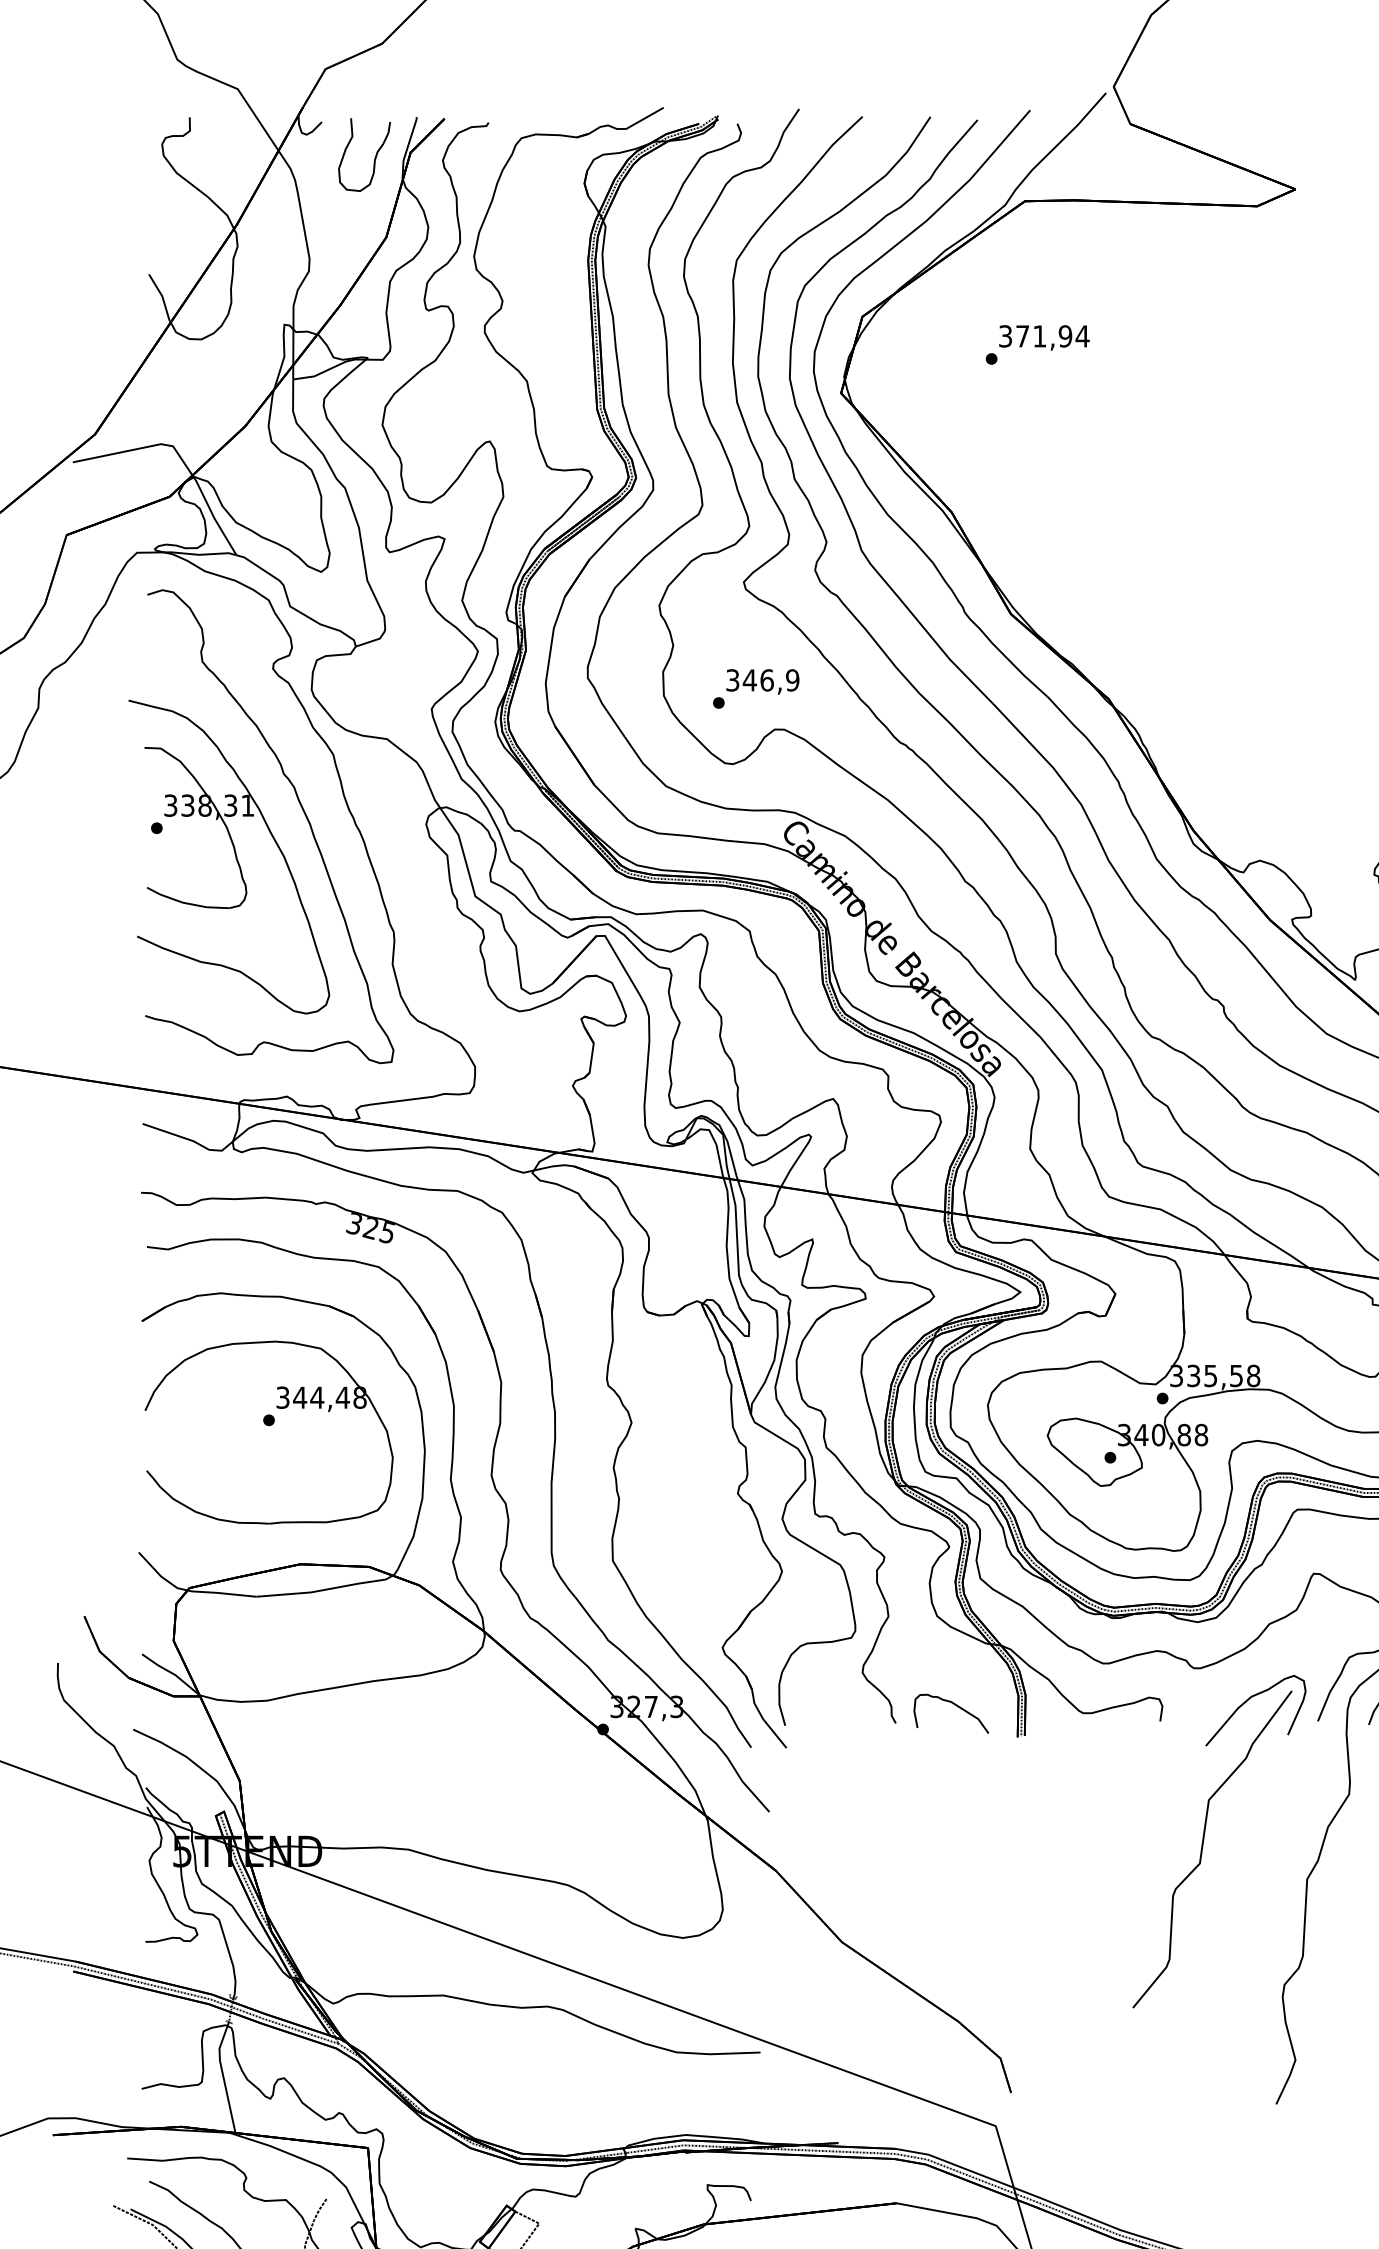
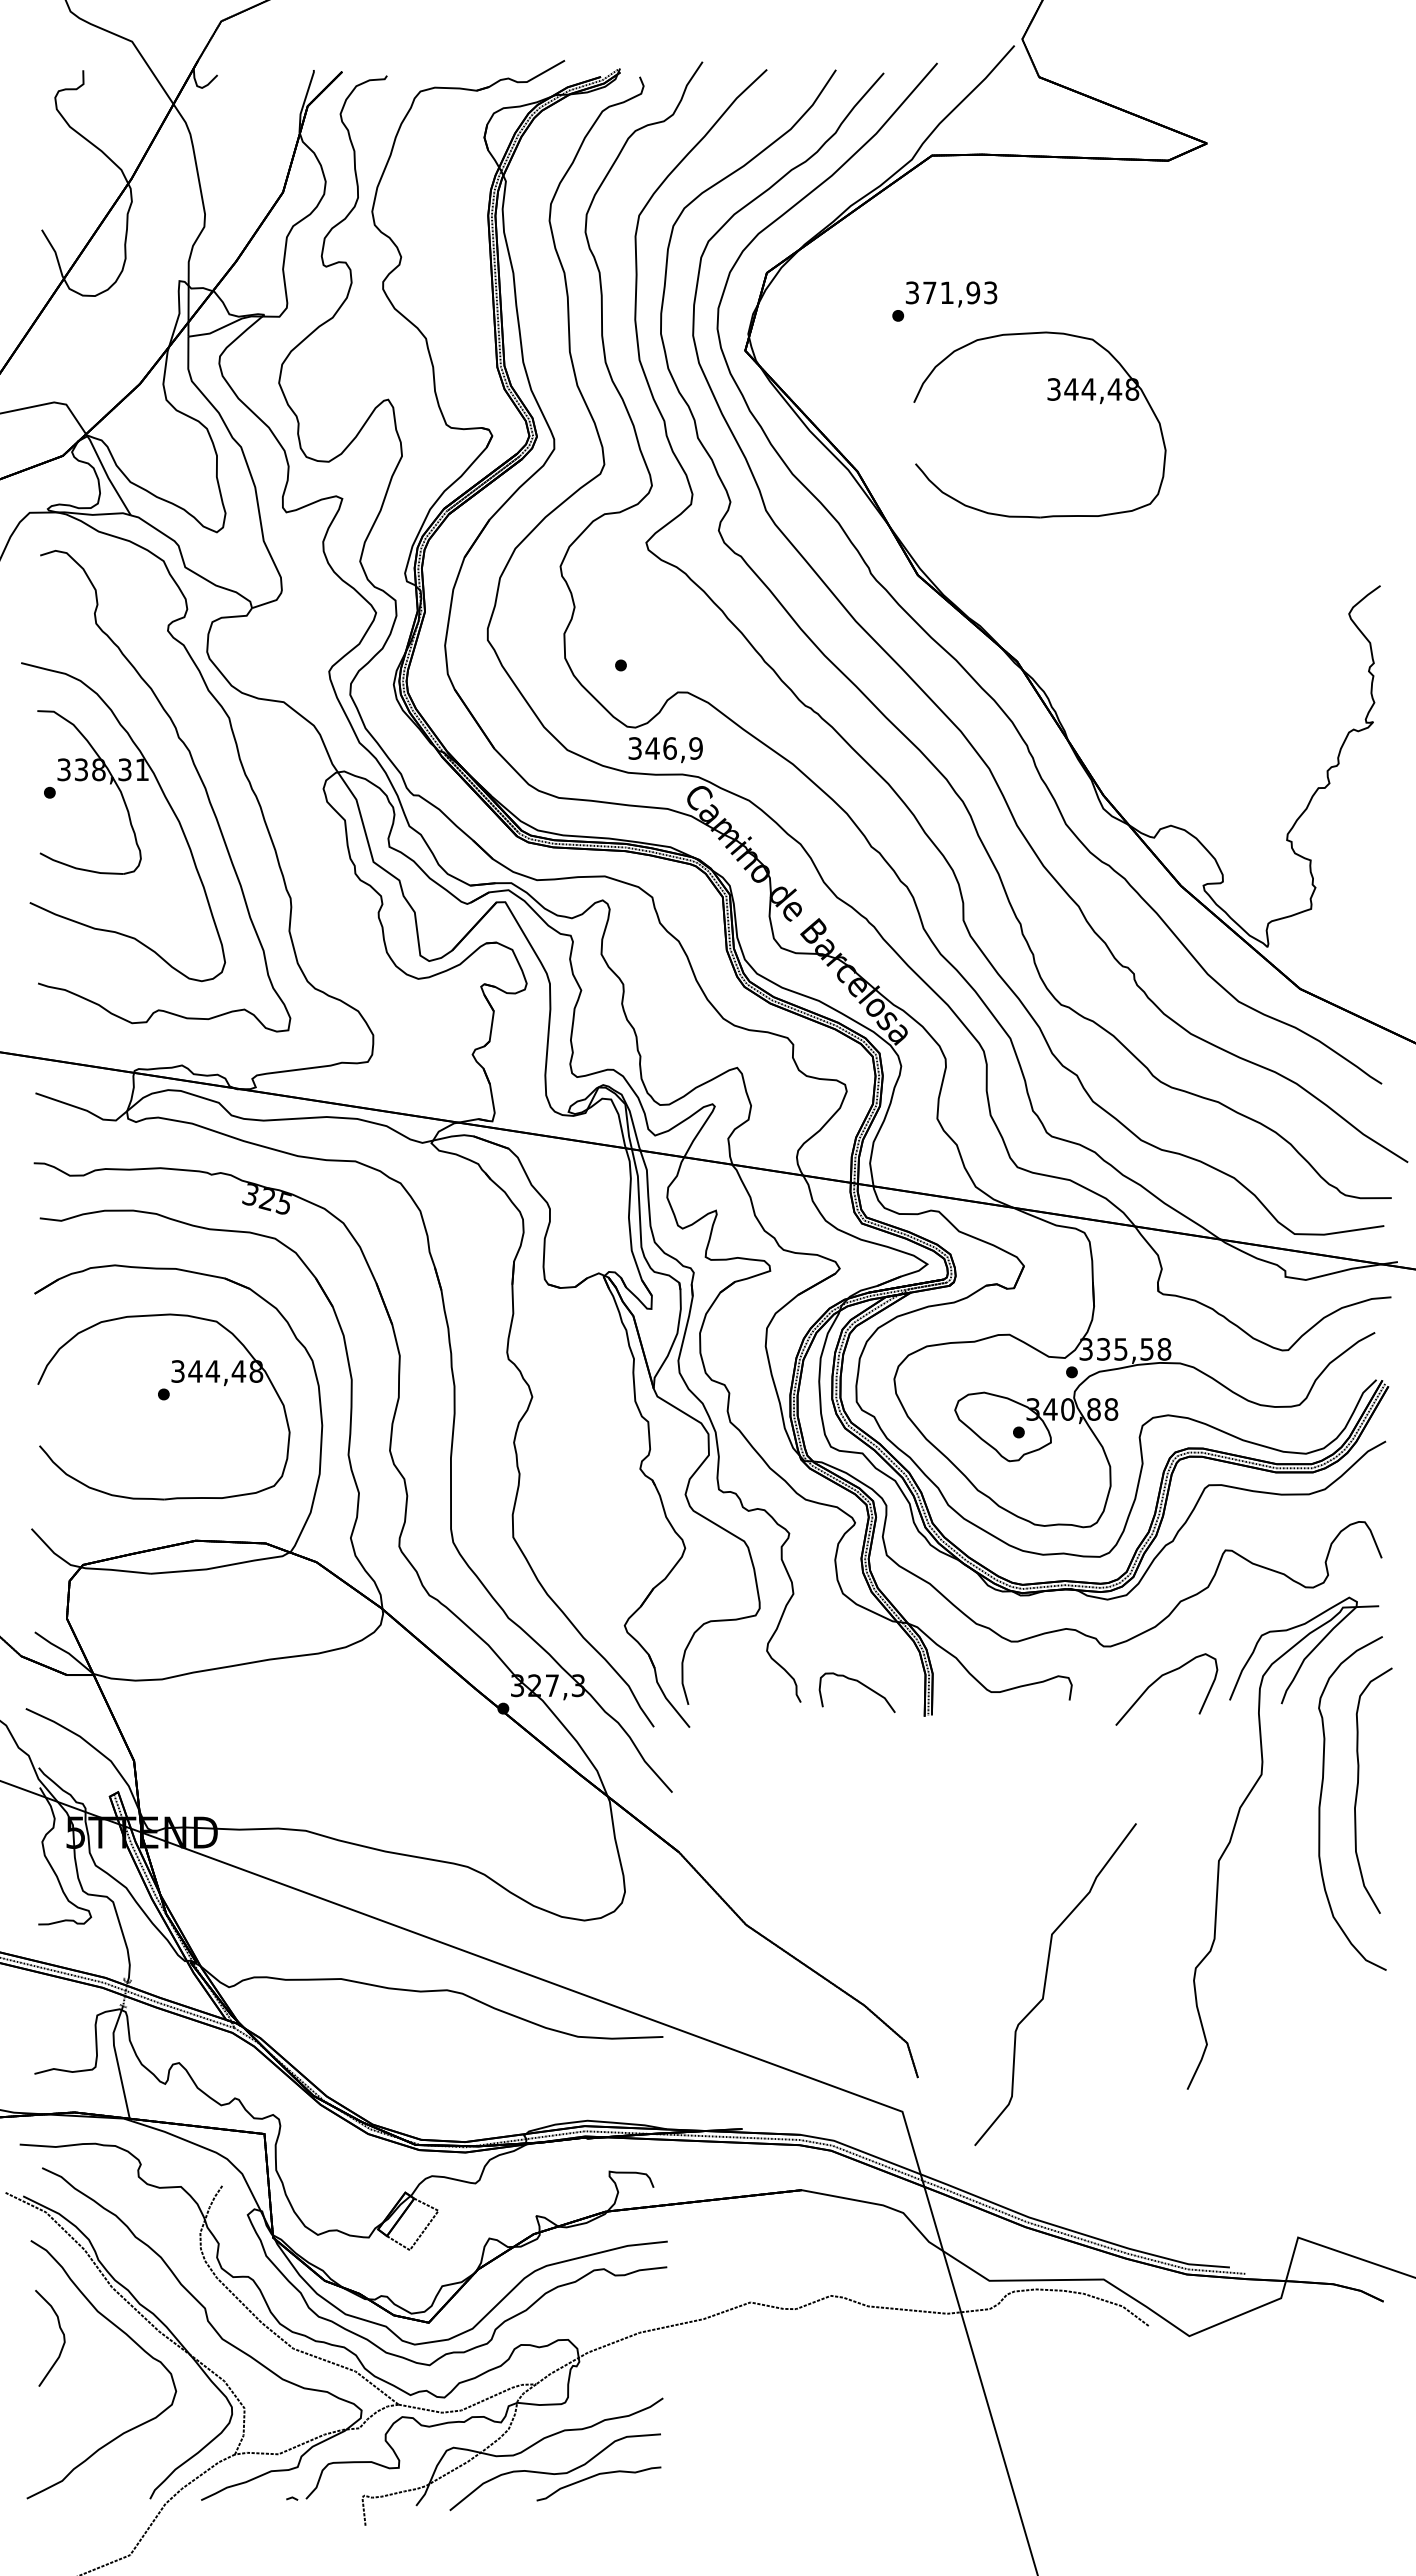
curve: (374, 155) -> (271, 109), removed
text: (1082, 335) -> (990, 292), 371,94 -> 371,93
part: (1139, 442) -> (1048, 400), added
text: (762, 682) -> (665, 750), moved
curve: (1203, 1847) -> (1046, 1982), moved

